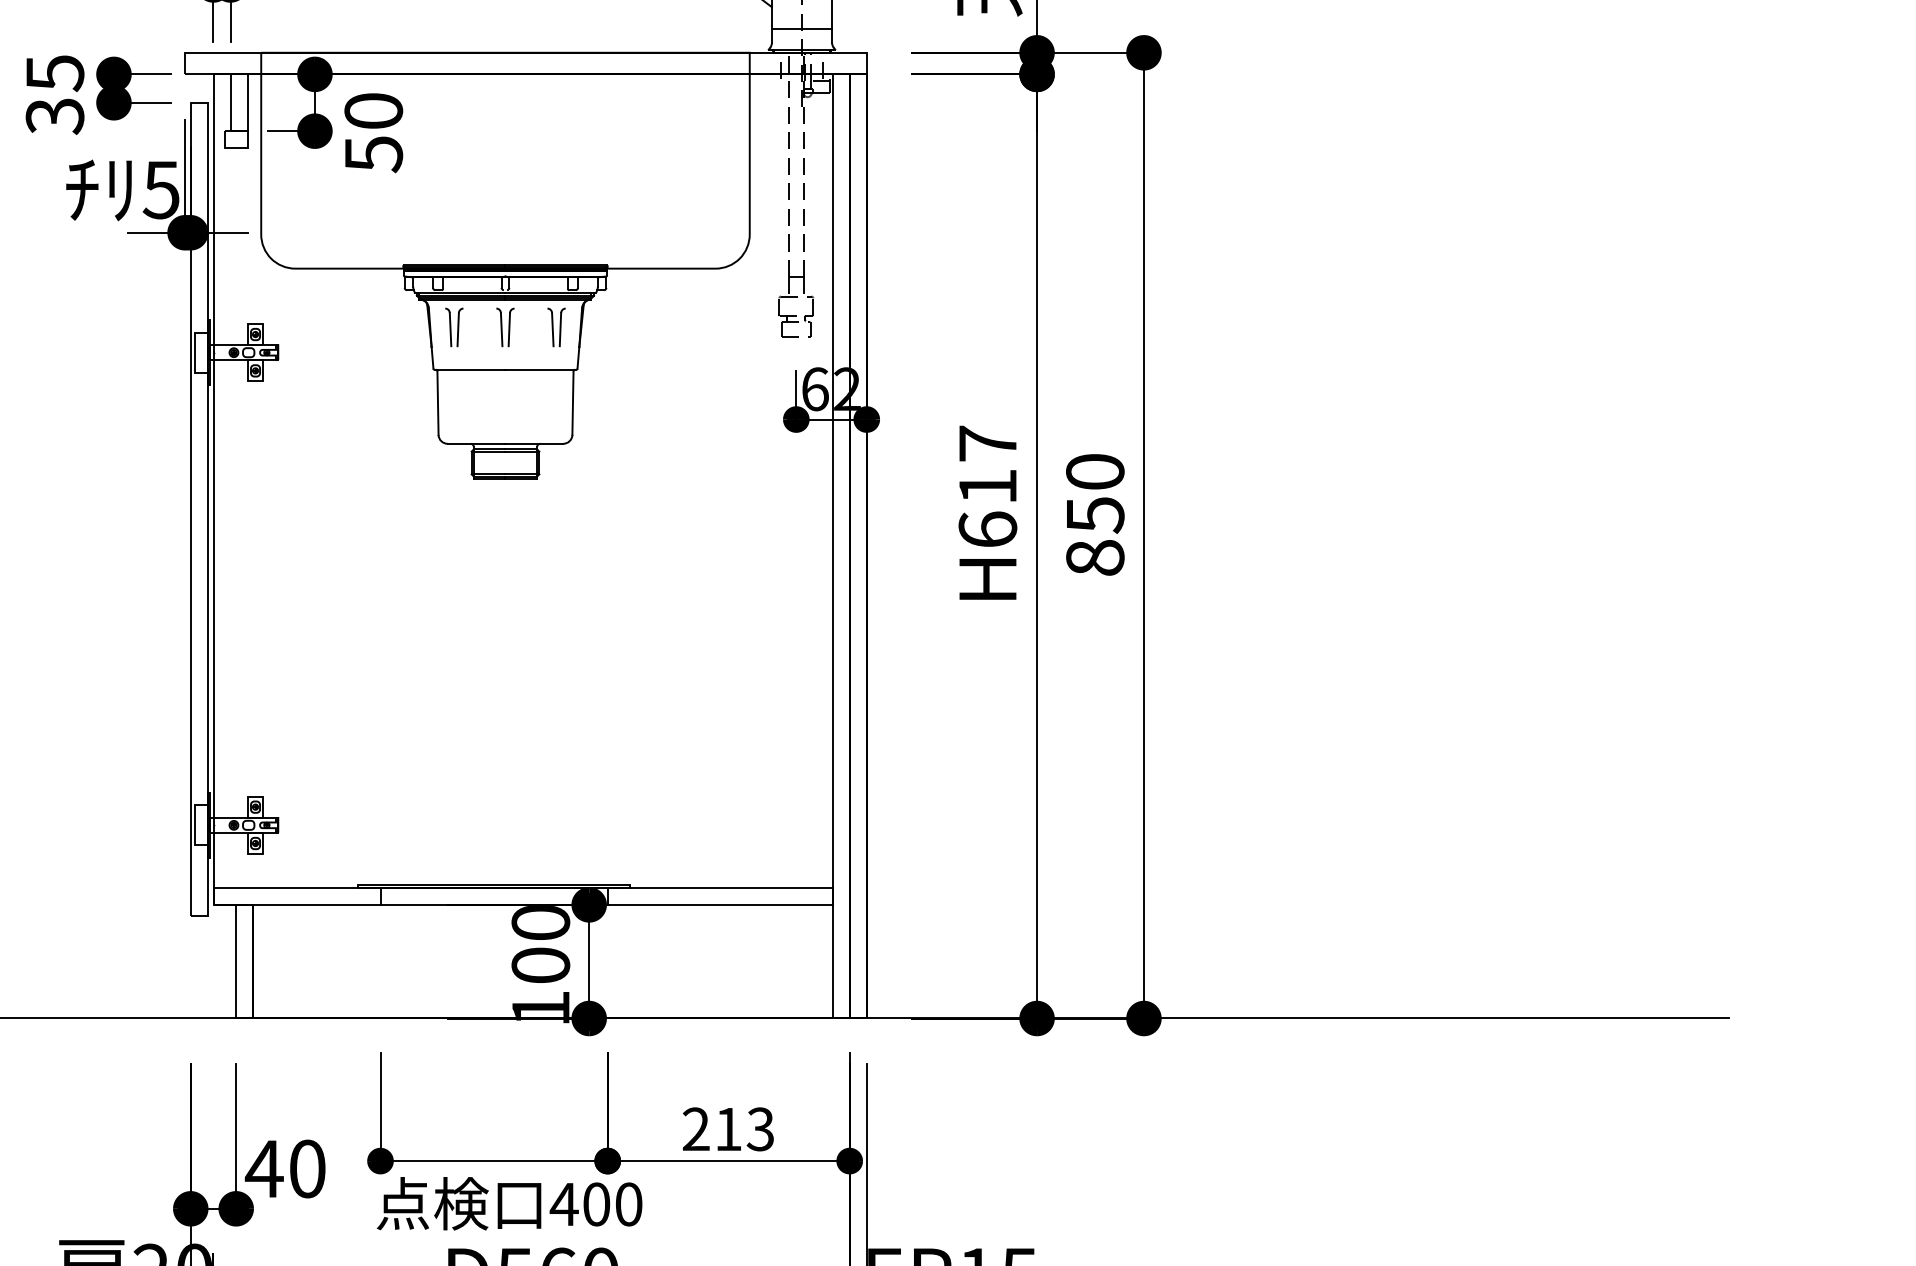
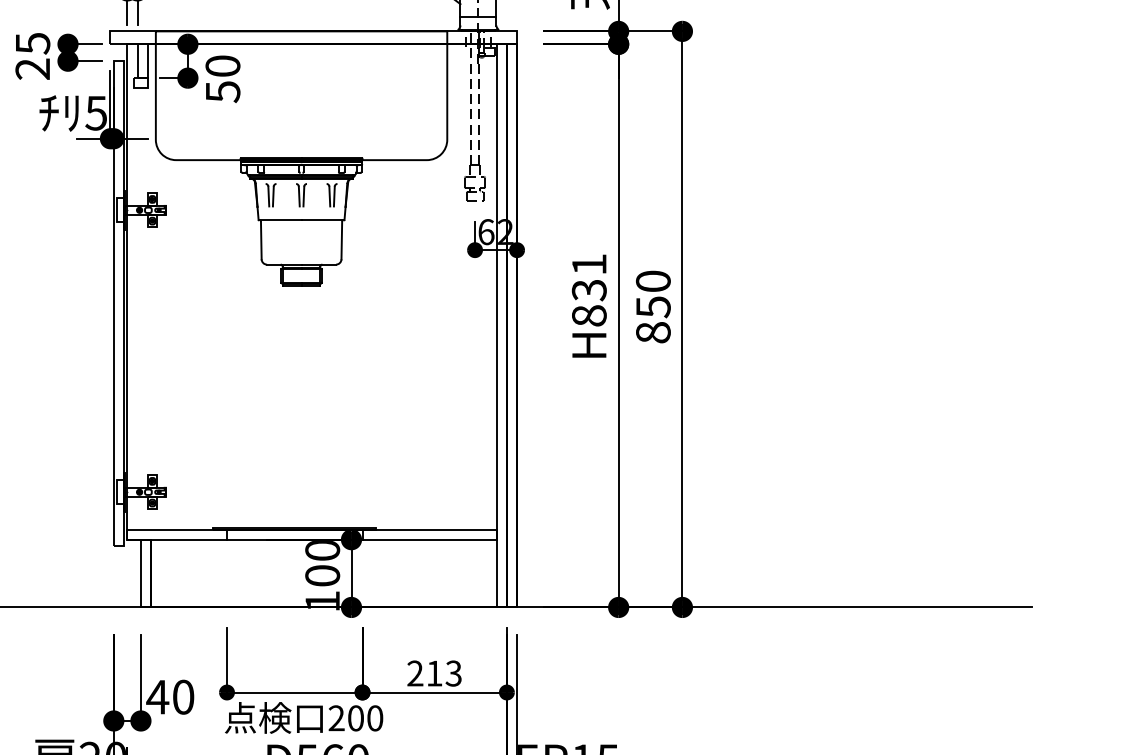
text: (56, 116) -> (33, 69), 35 -> 25
text: (986, 485) -> (588, 289), H617 -> H831
text: (564, 1204) -> (336, 718), 400 -> 200

